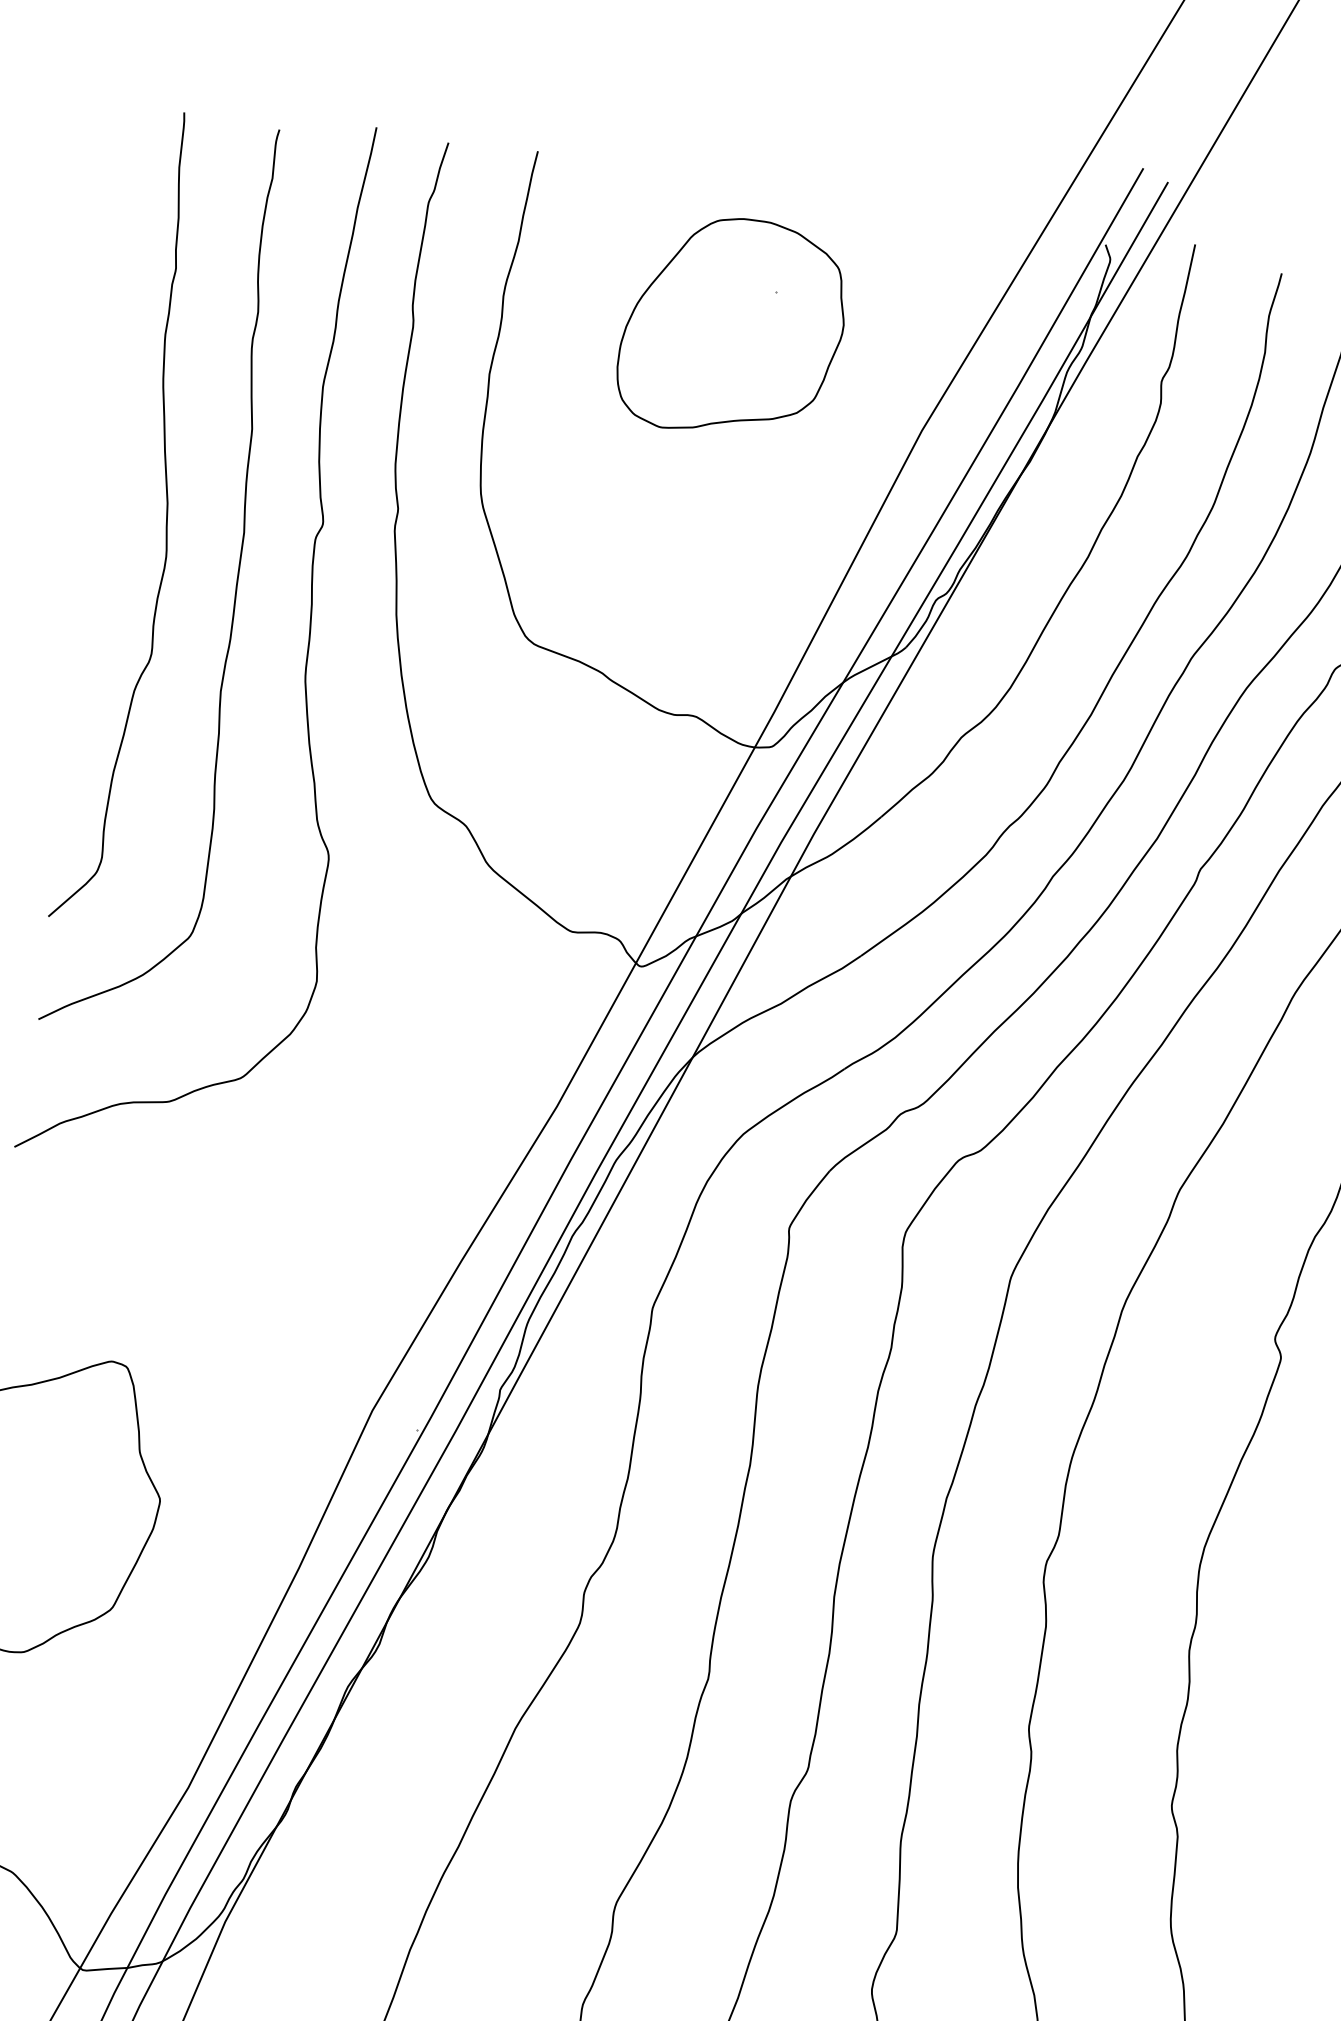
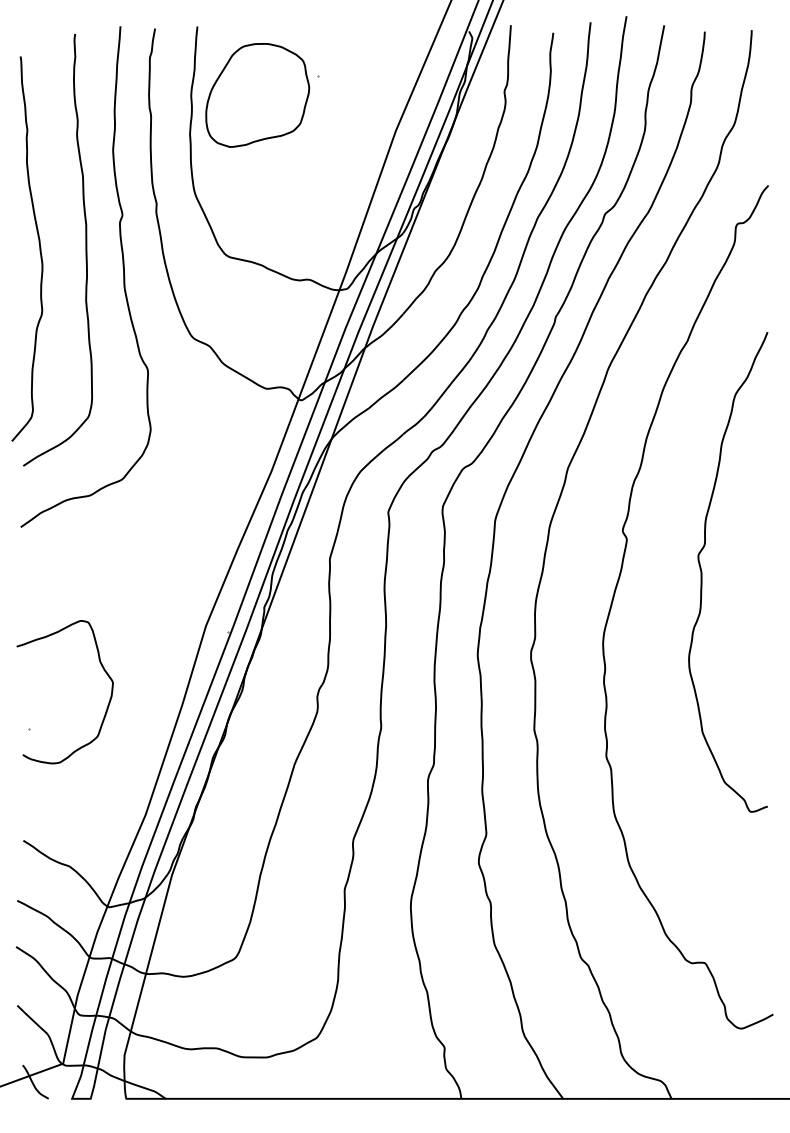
part: (732, 327) -> (257, 95), moved
curve: (165, 520) -> (39, 248), moved

